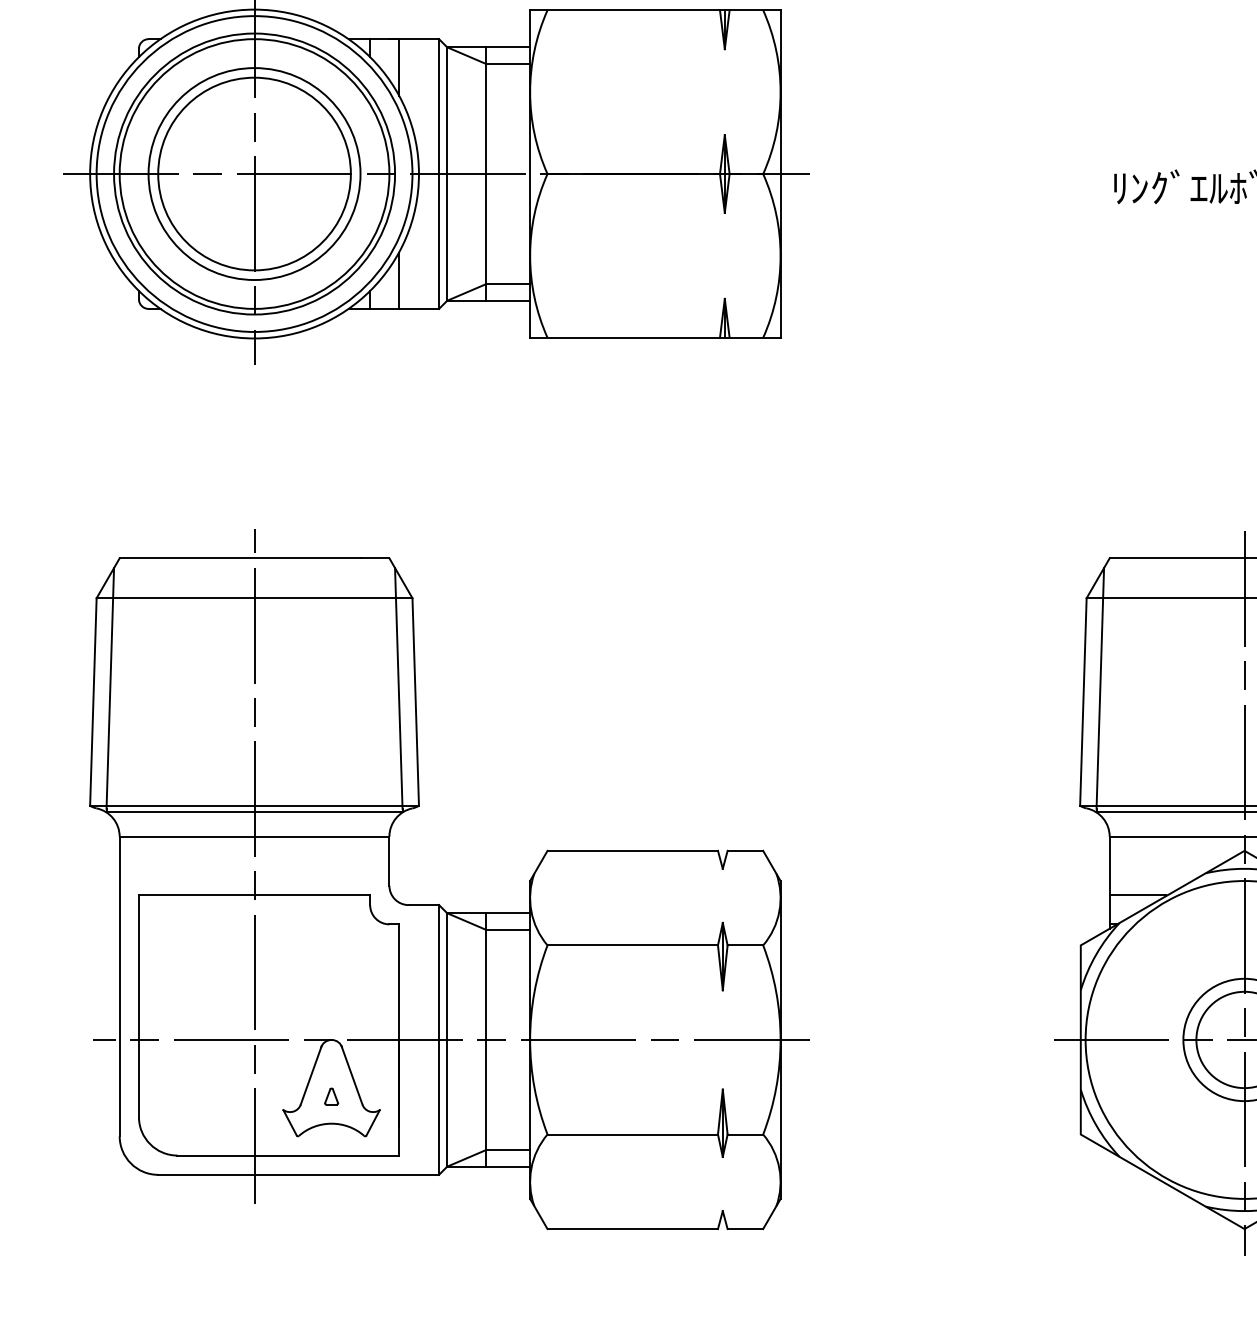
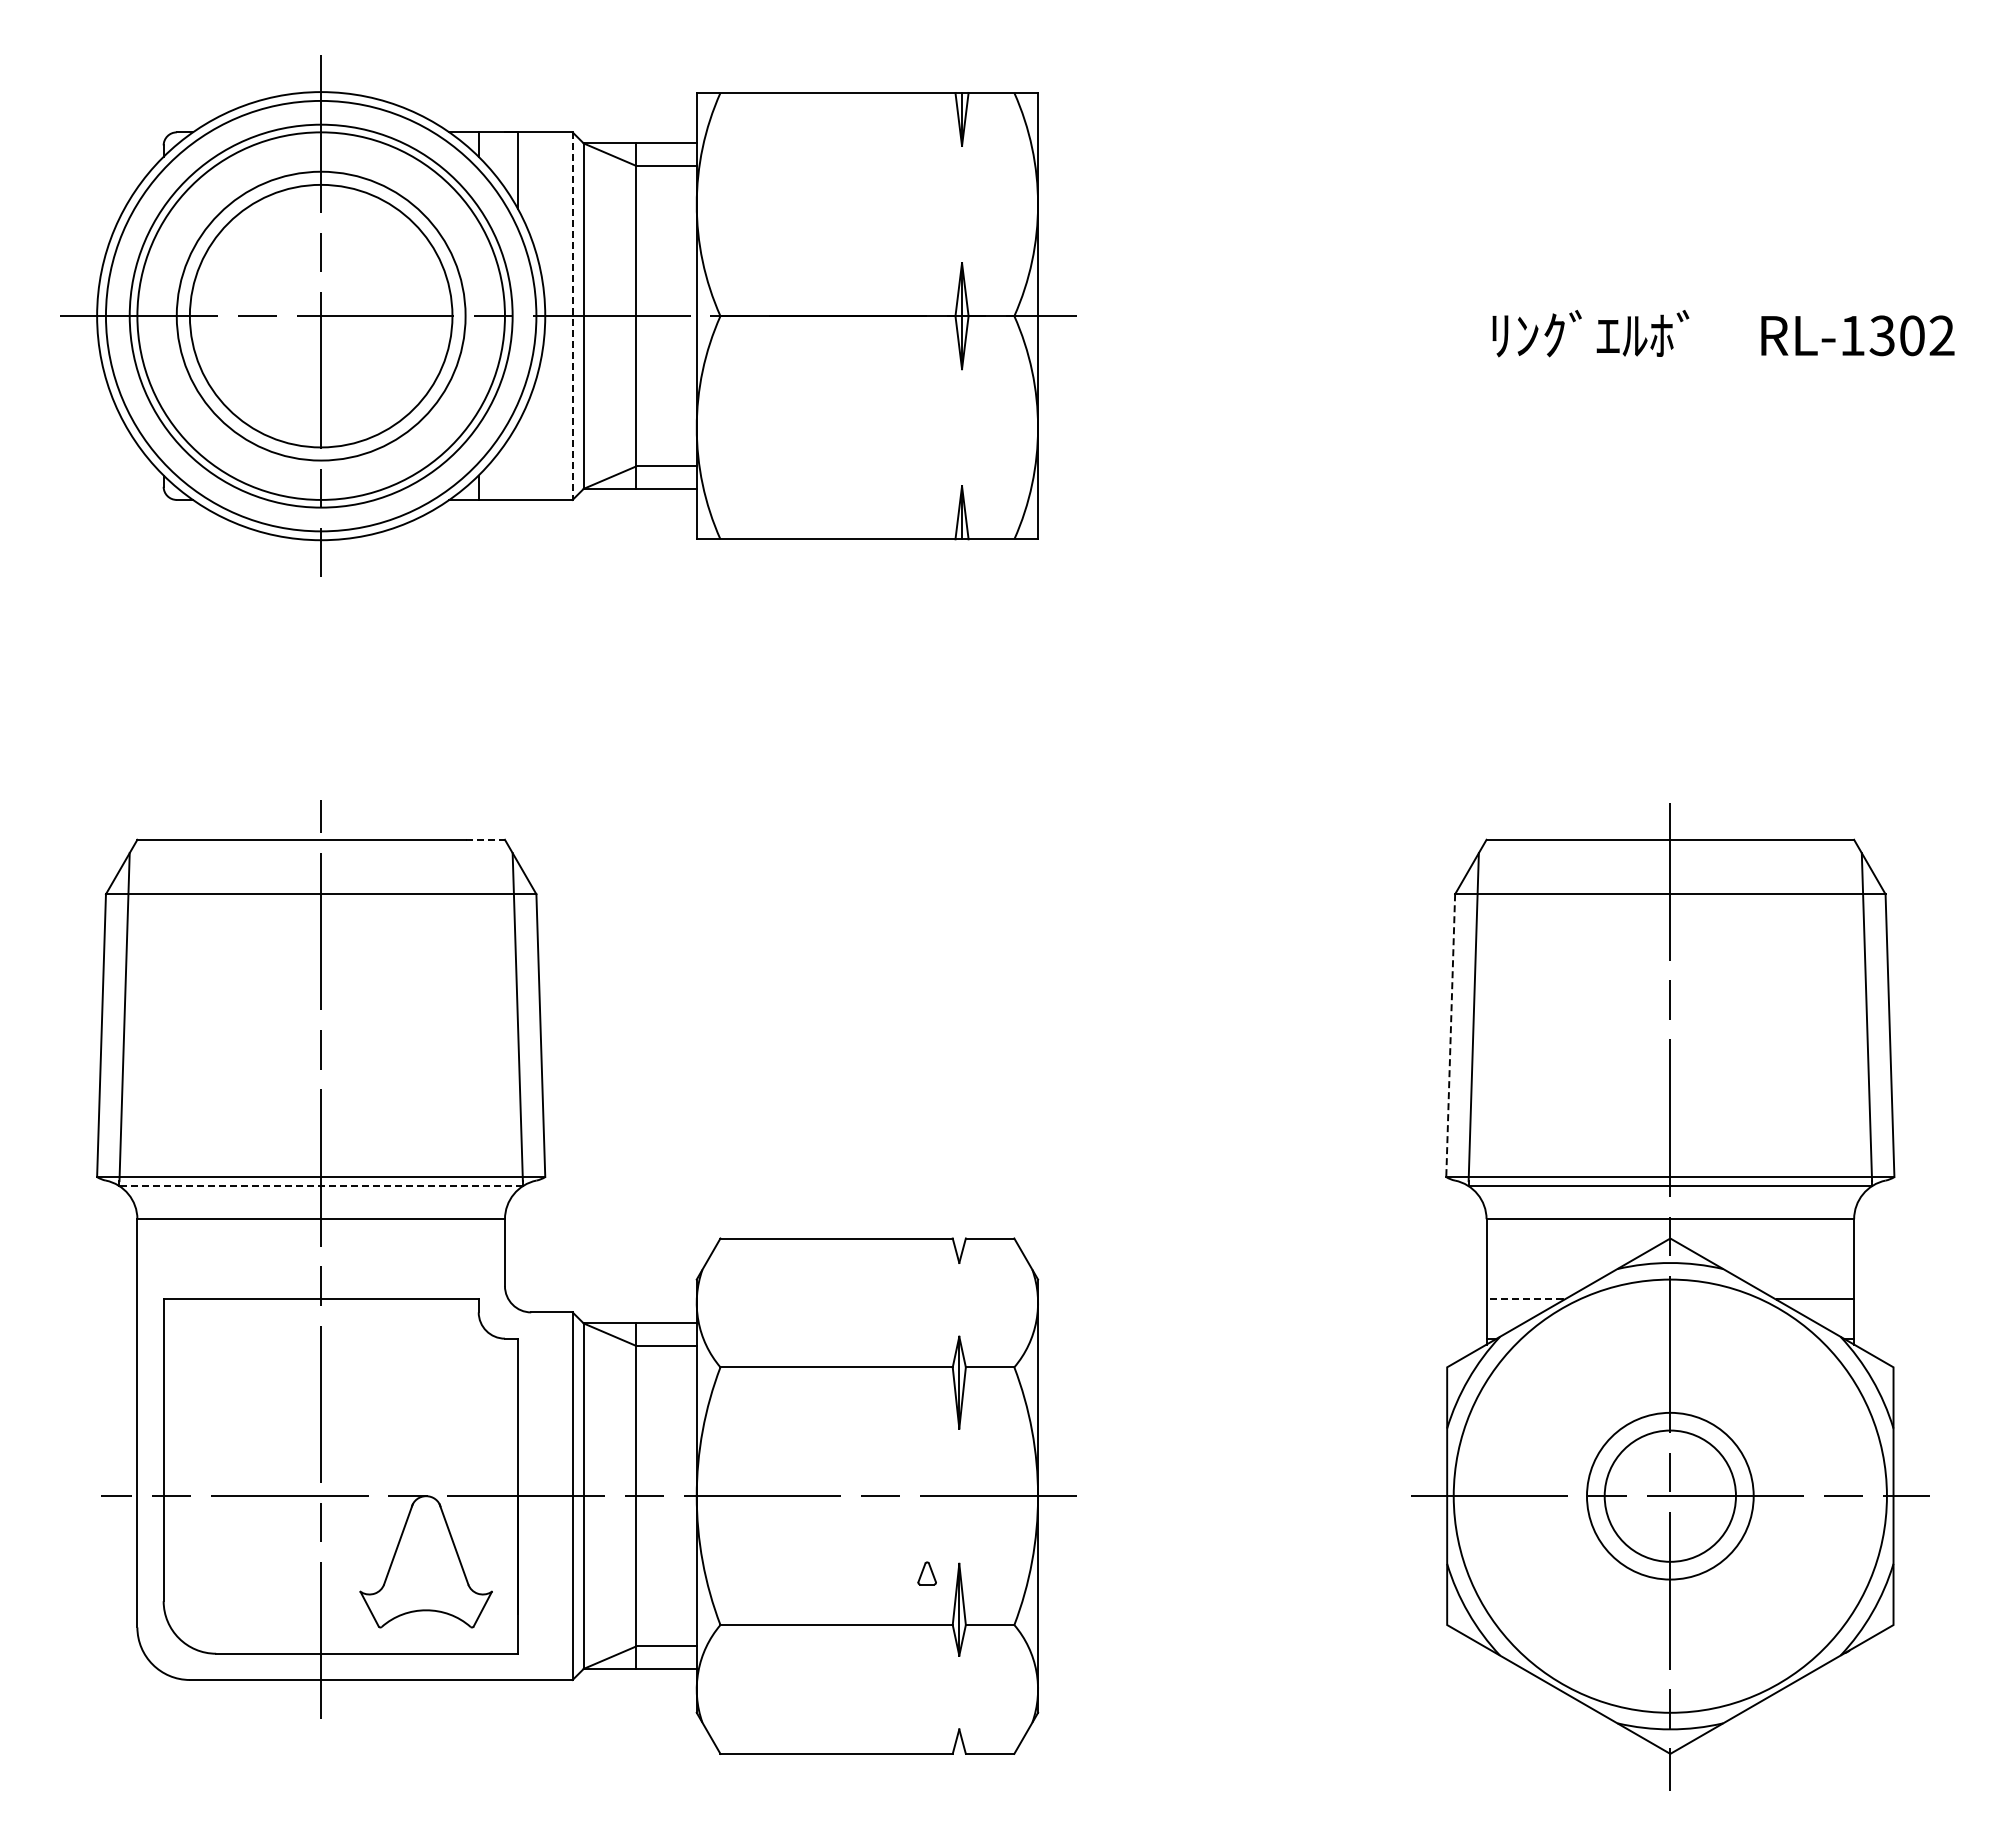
line: (438, 174) -> (572, 316), solid -> dashed
line: (399, 280) -> (518, 461), removed
line: (375, 558) -> (485, 839), solid -> dashed
line: (1083, 702) -> (1450, 1036), solid -> dashed
line: (254, 812) -> (321, 1186), solid -> dashed
line: (1137, 895) -> (1524, 1299), solid -> dashed
part: (331, 1096) -> (926, 1573), moved

